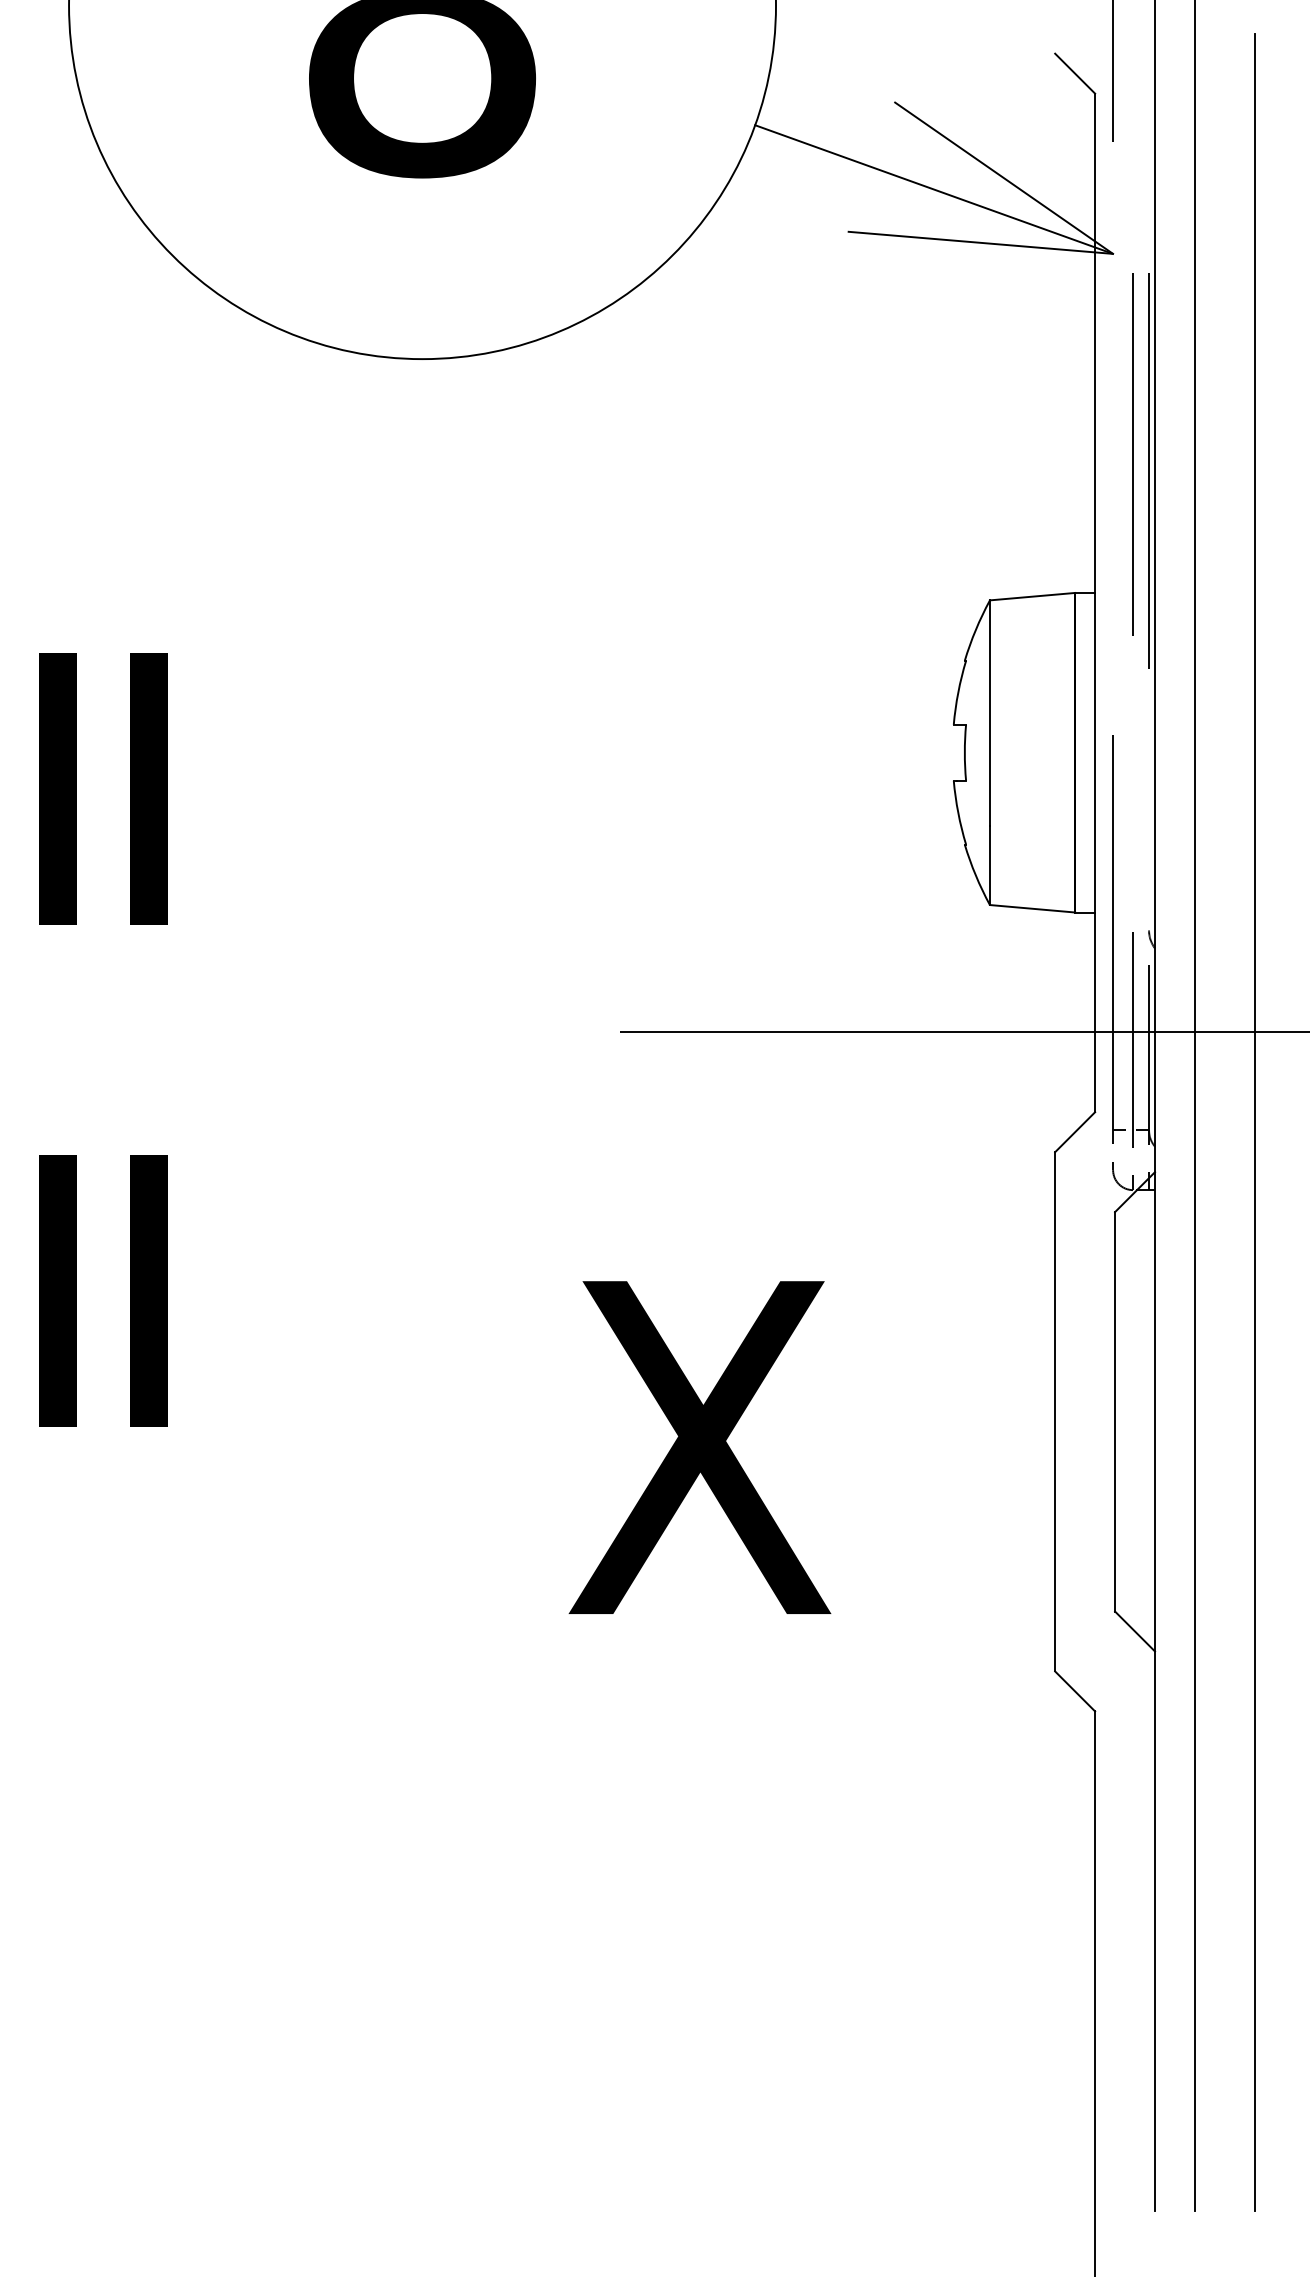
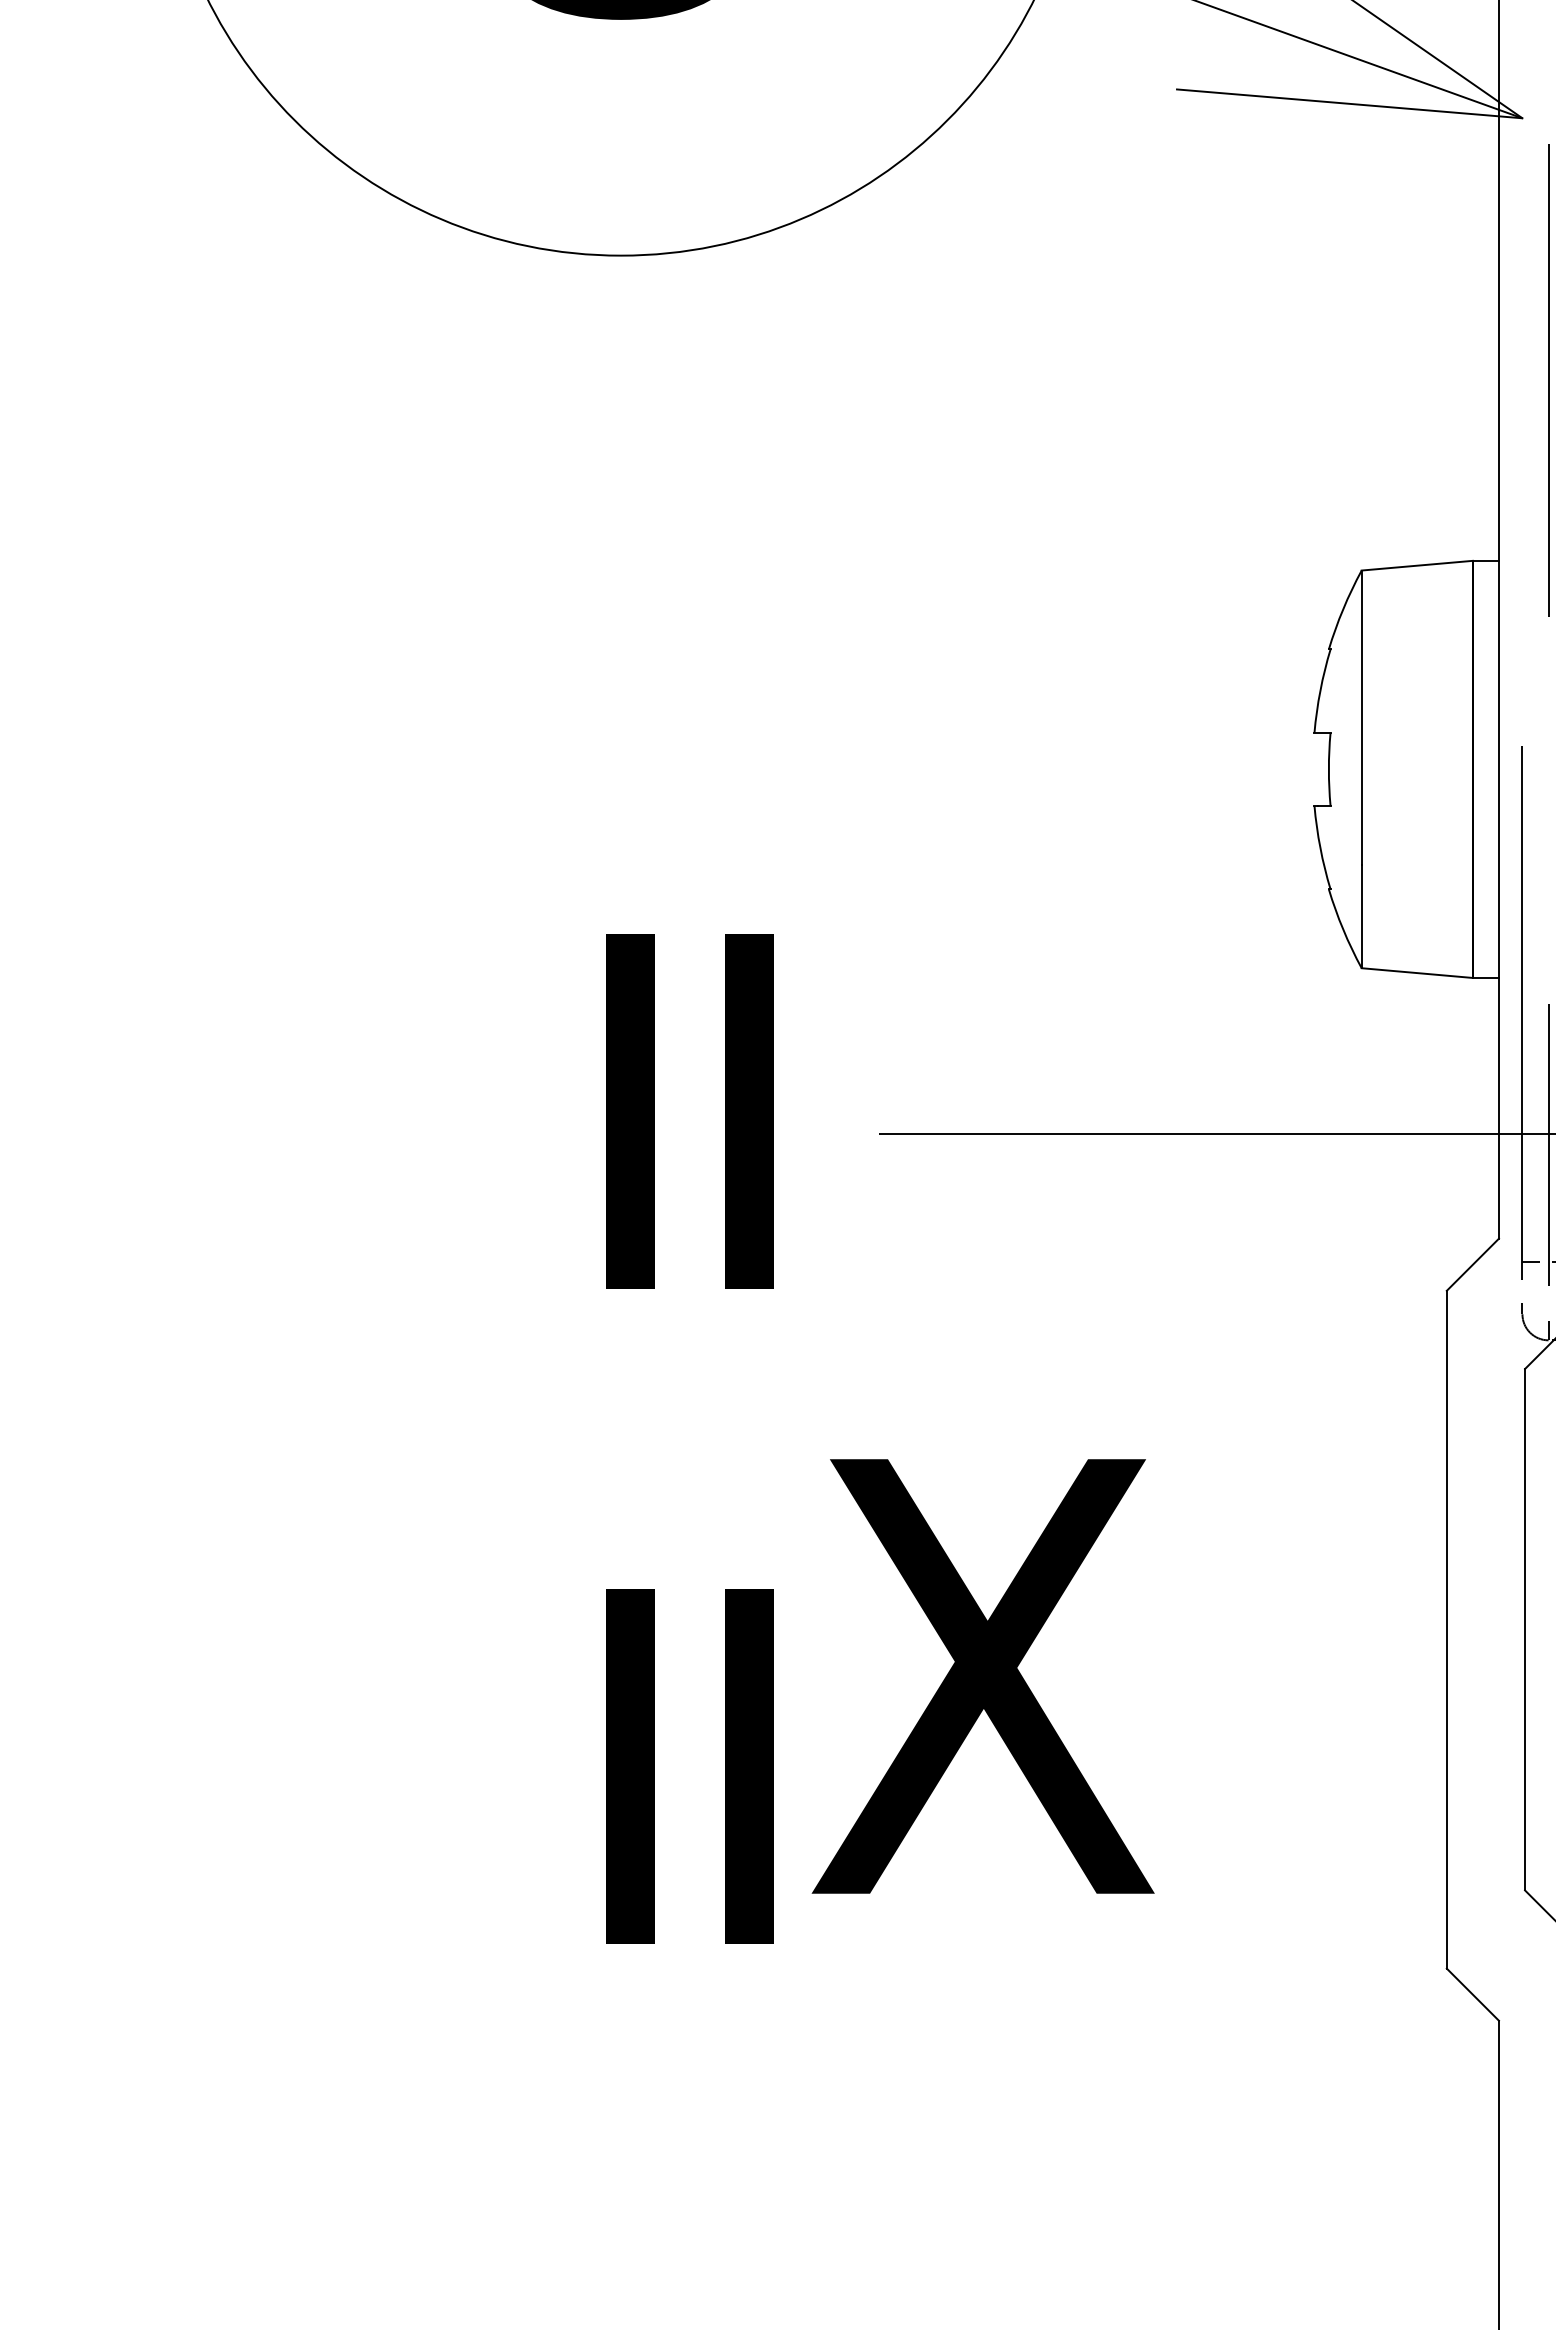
text: (103, 1039) -> (690, 1438), moved

